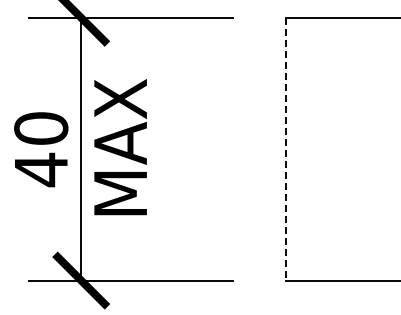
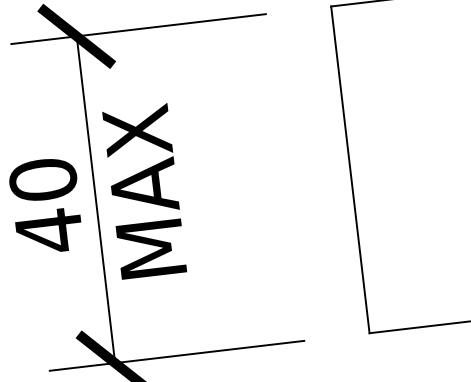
line: (285, 149) -> (349, 170), dashed -> solid

